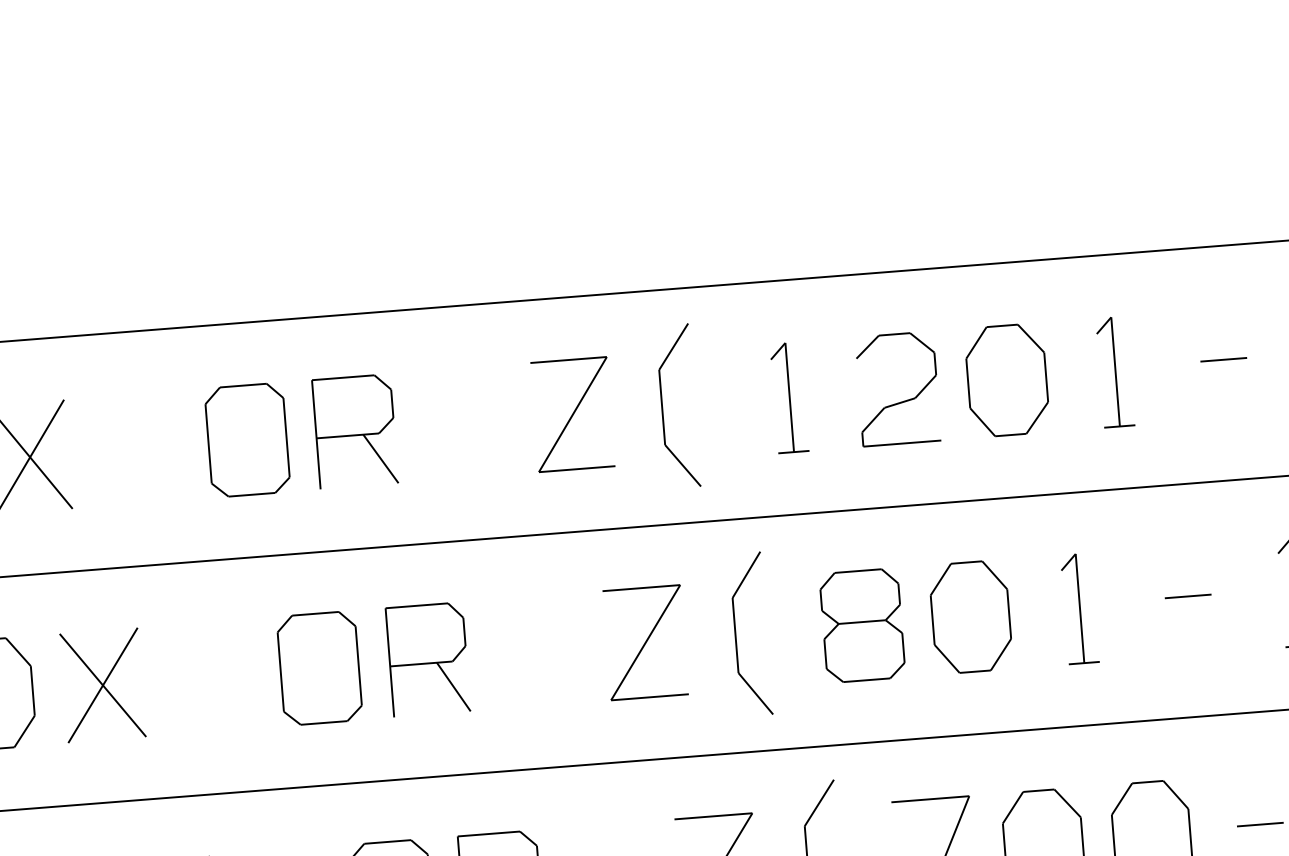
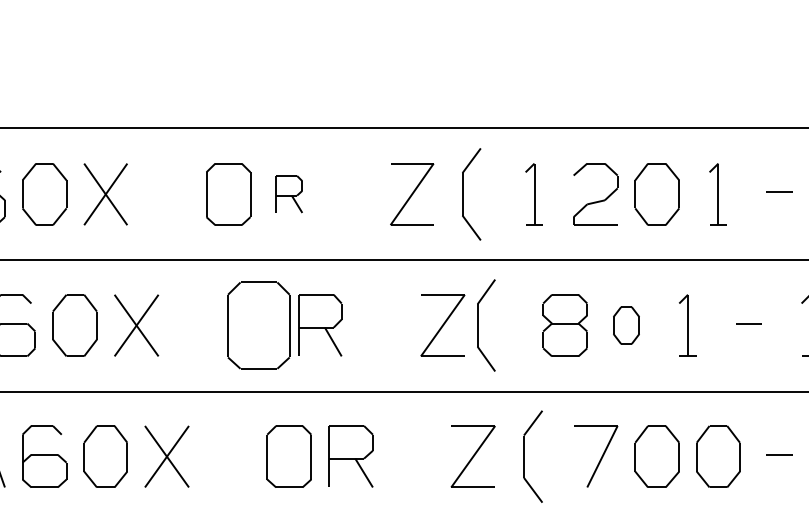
part: (353, 431) -> (288, 194), size x0.6
part: (970, 616) -> (626, 325), size x0.6
part: (737, 635) -> (478, 325), moved
part: (318, 668) -> (258, 325), size x1.4

